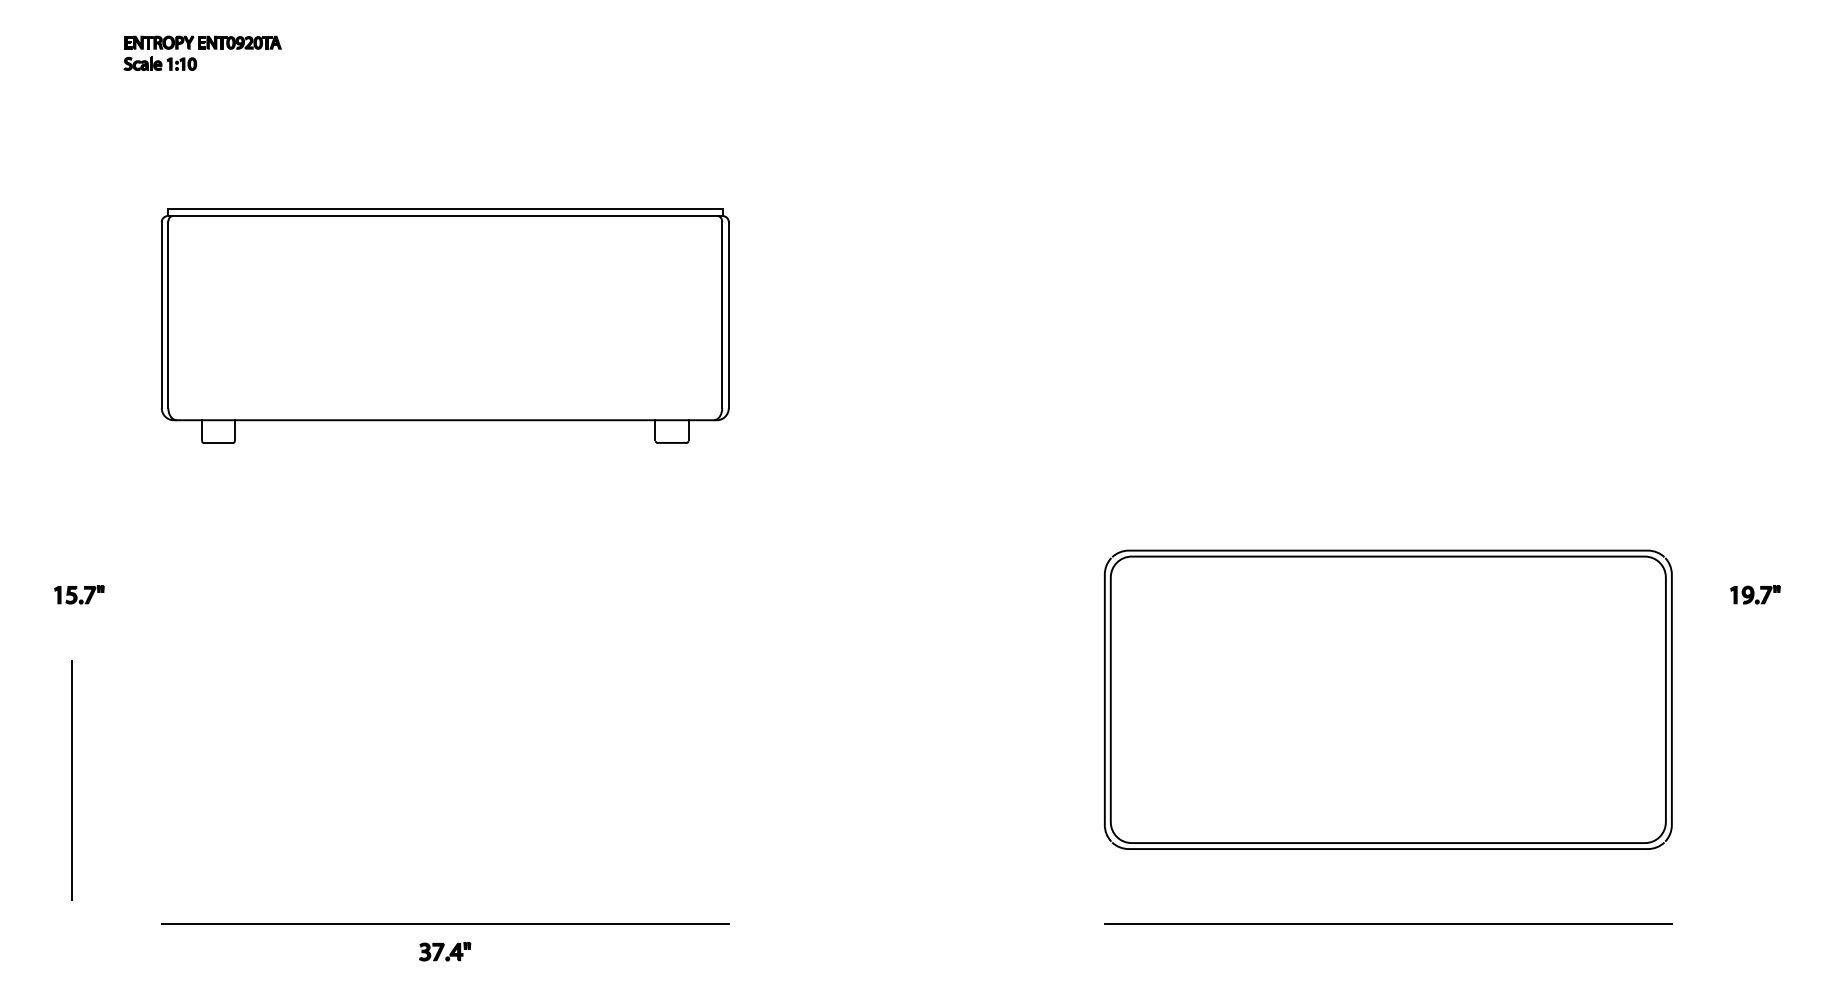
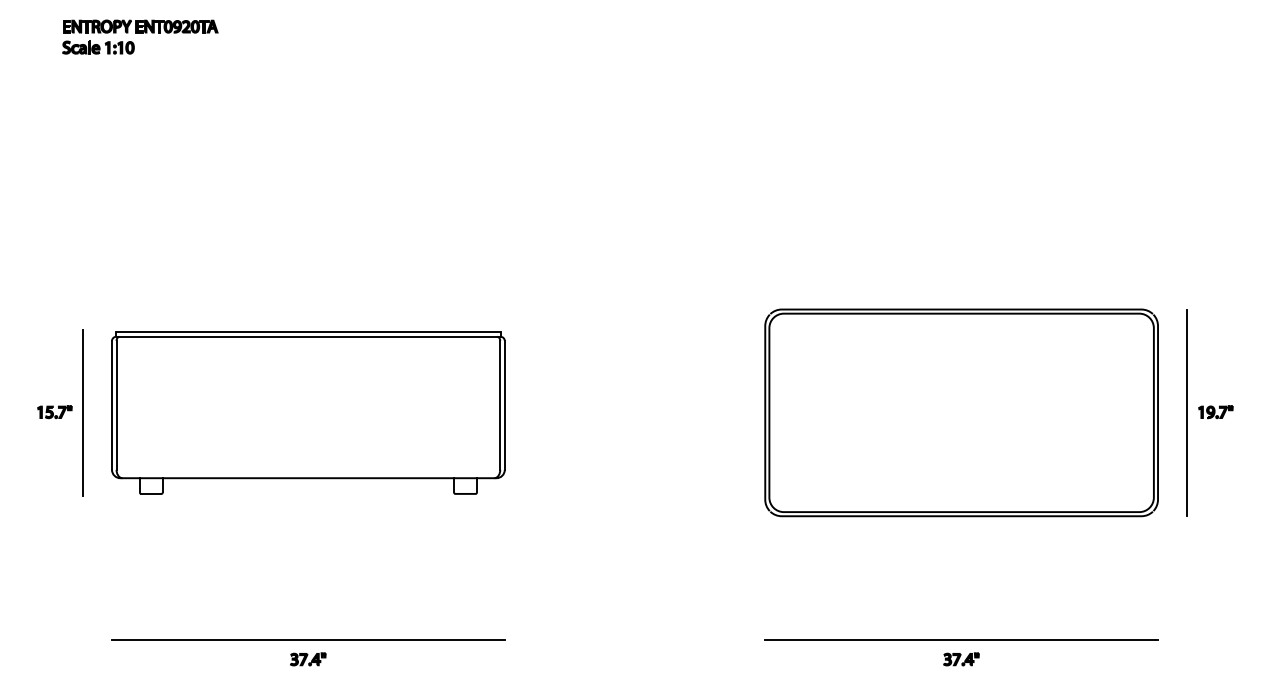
part: (202, 52) -> (140, 36), size x1.43
part: (445, 325) -> (308, 412), moved
line: (1712, 595) -> (1186, 412), added
part: (1388, 699) -> (961, 412), moved
line: (71, 780) -> (82, 412), moved
part: (1388, 951) -> (961, 659), added

